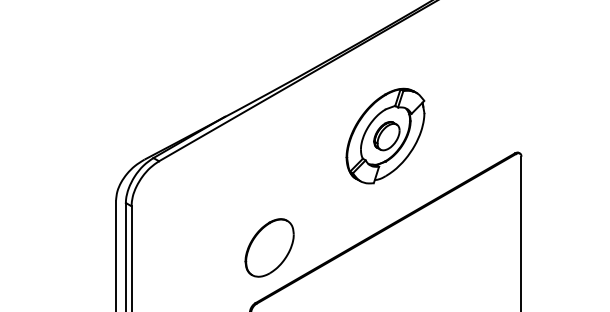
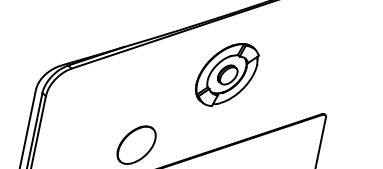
part: (385, 135) -> (226, 74), moved

